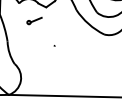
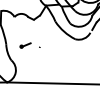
part: (34, 20) -> (25, 45), moved

